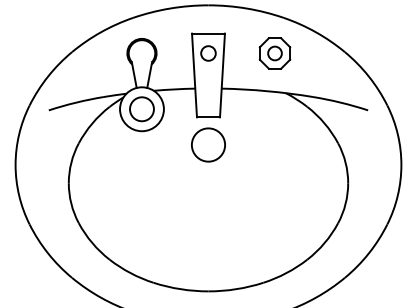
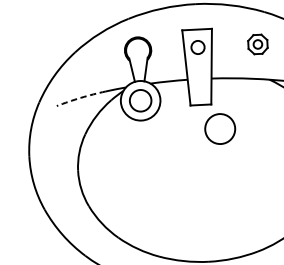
part: (274, 53) -> (257, 44), size x0.7
arc: (76, 102) -> (81, 97), solid -> dashed
circle: (208, 144) -> (220, 128), moved

